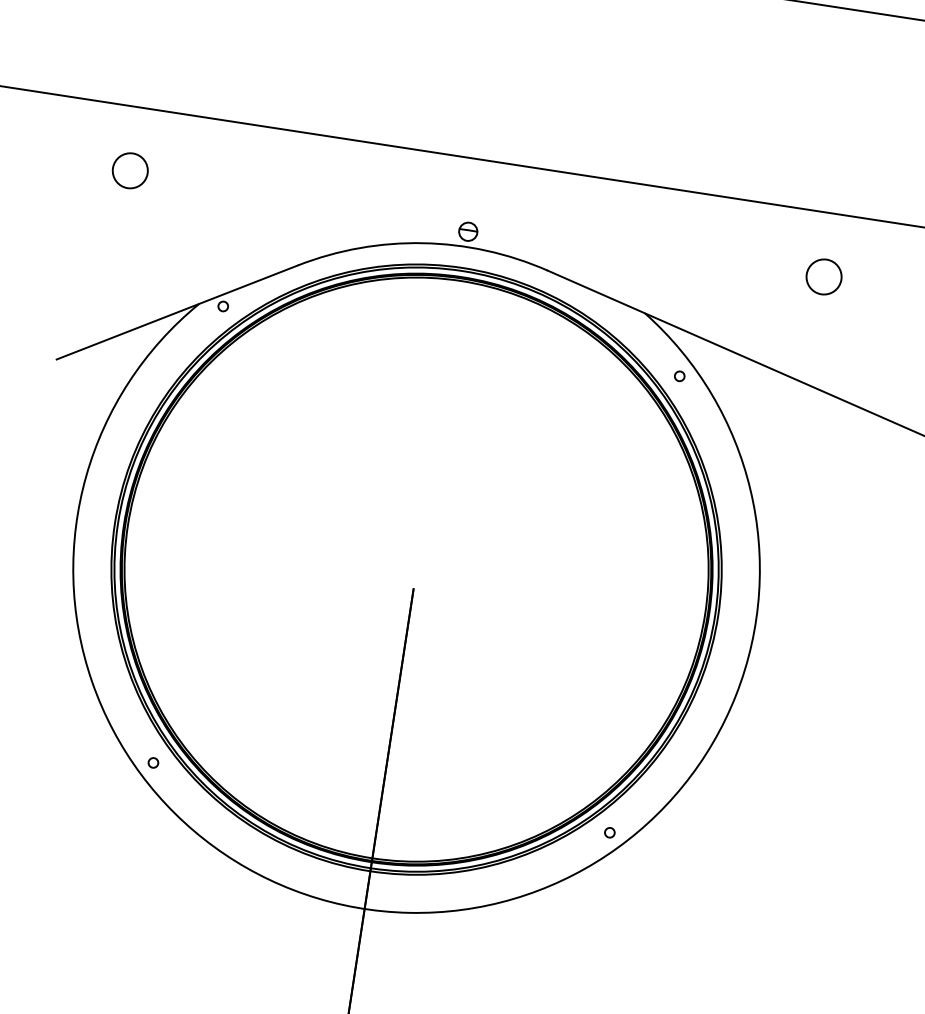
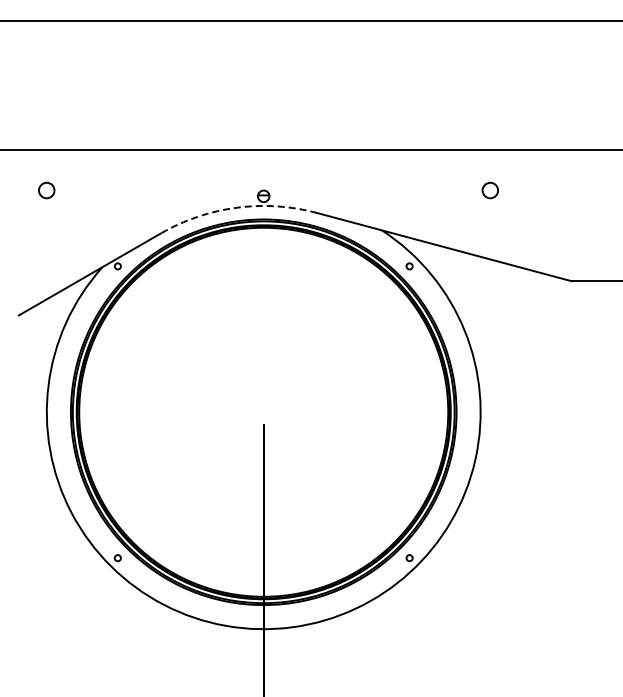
circle: (129, 170) -> (46, 190), size x0.7
arc: (422, 242) -> (236, 207), solid -> dashed
circle: (824, 276) -> (490, 190), size x0.7

